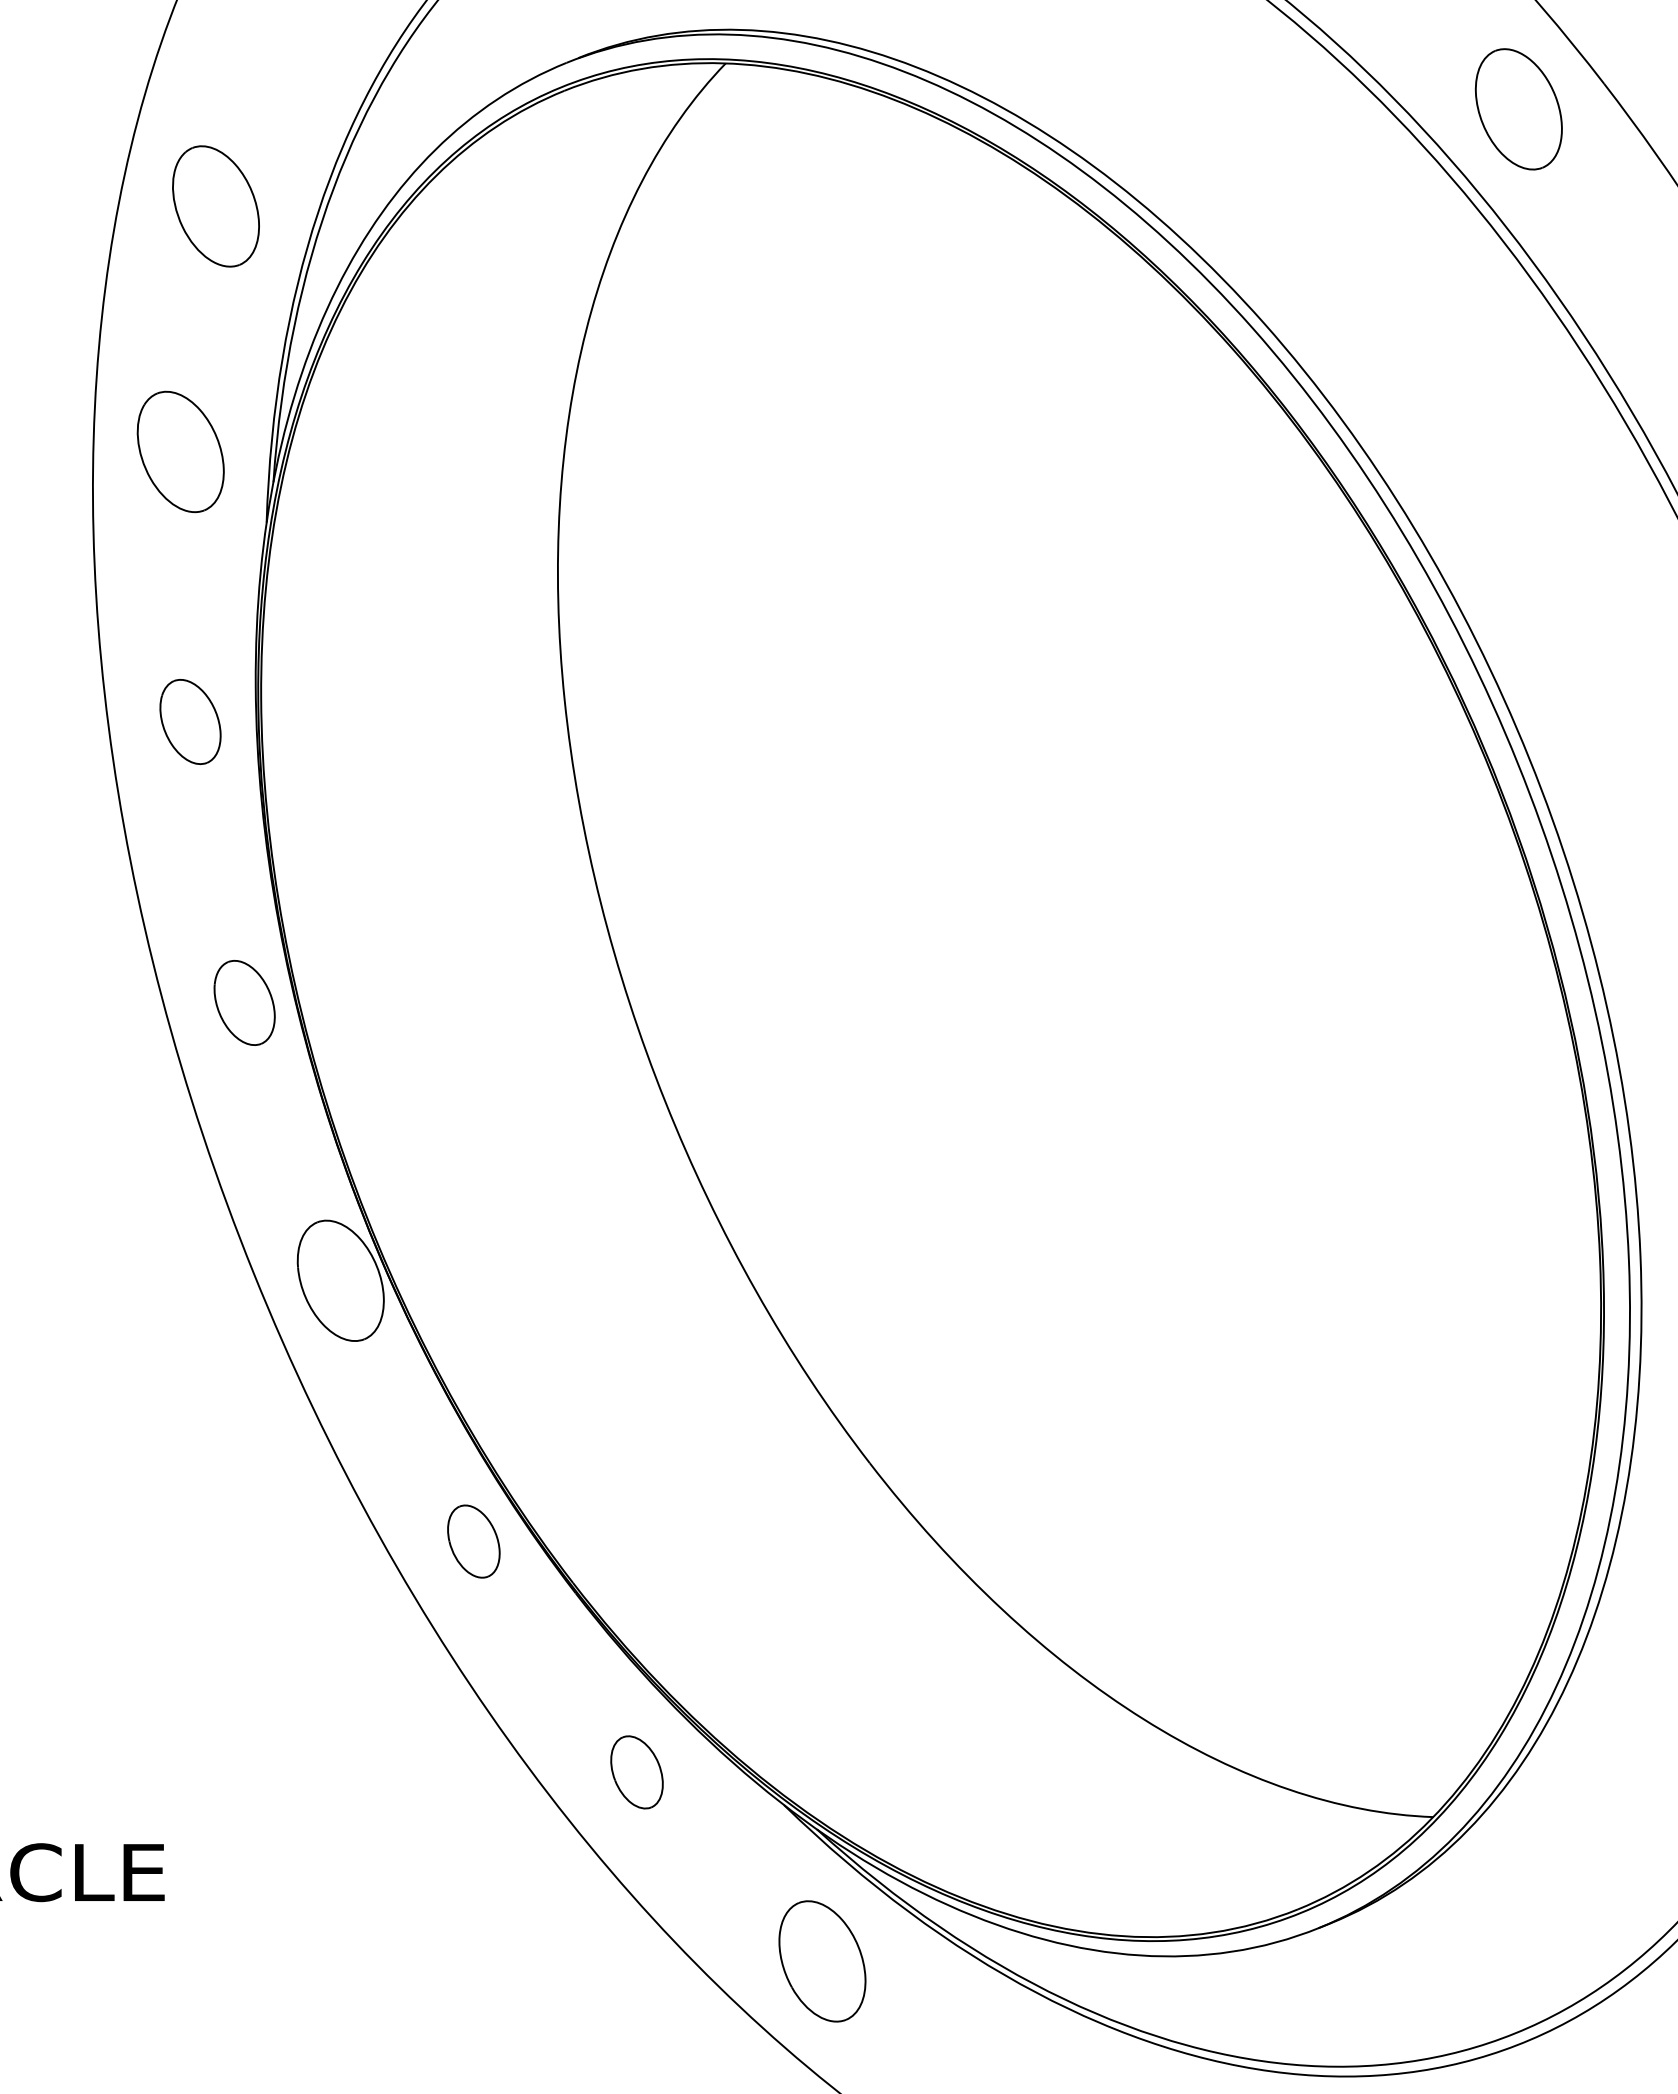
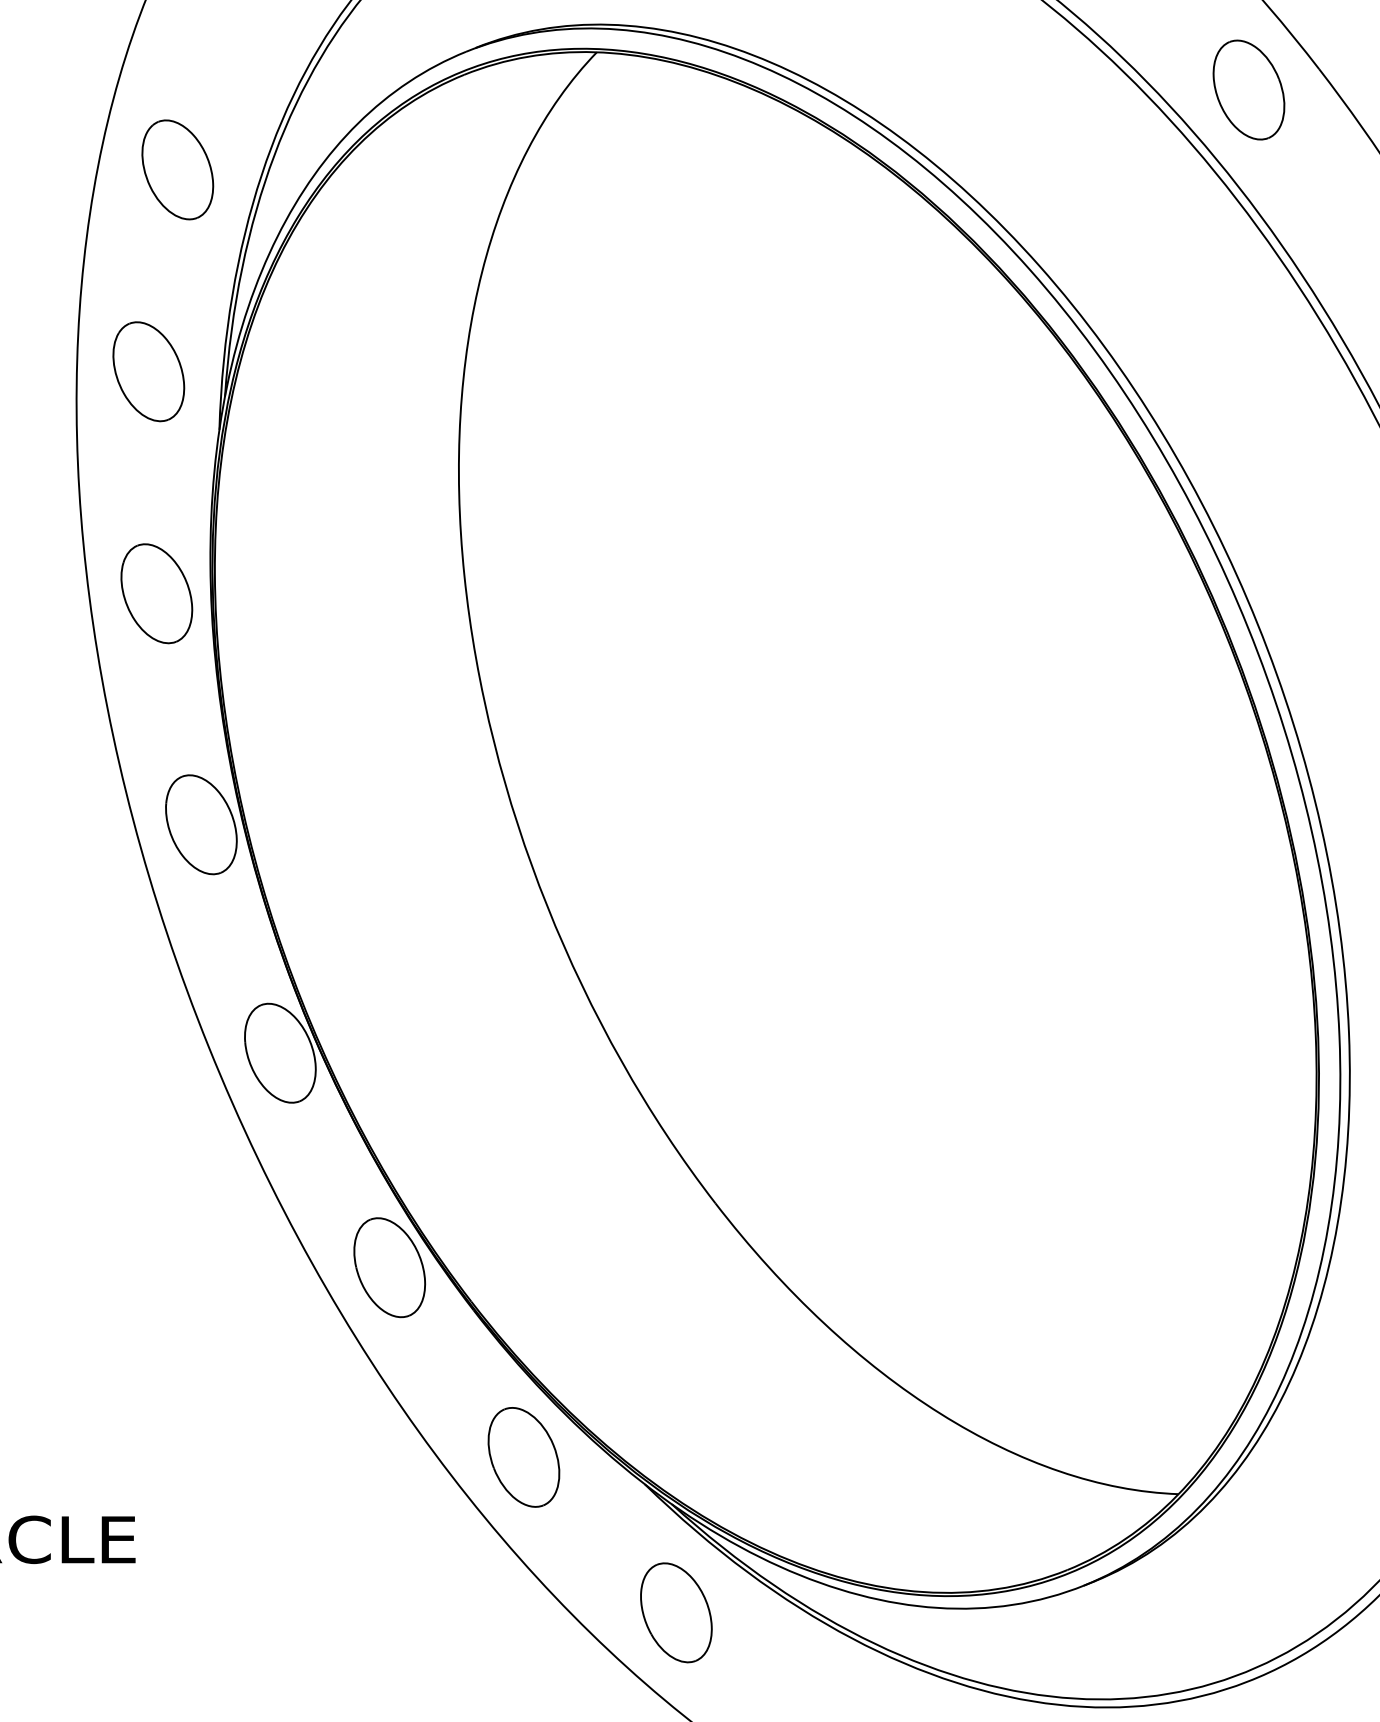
part: (190, 721) -> (156, 593), size x1.43
part: (244, 1002) -> (201, 824), size x1.43
part: (473, 1541) -> (389, 1267), size x1.67
part: (636, 1772) -> (523, 1457), size x1.67

